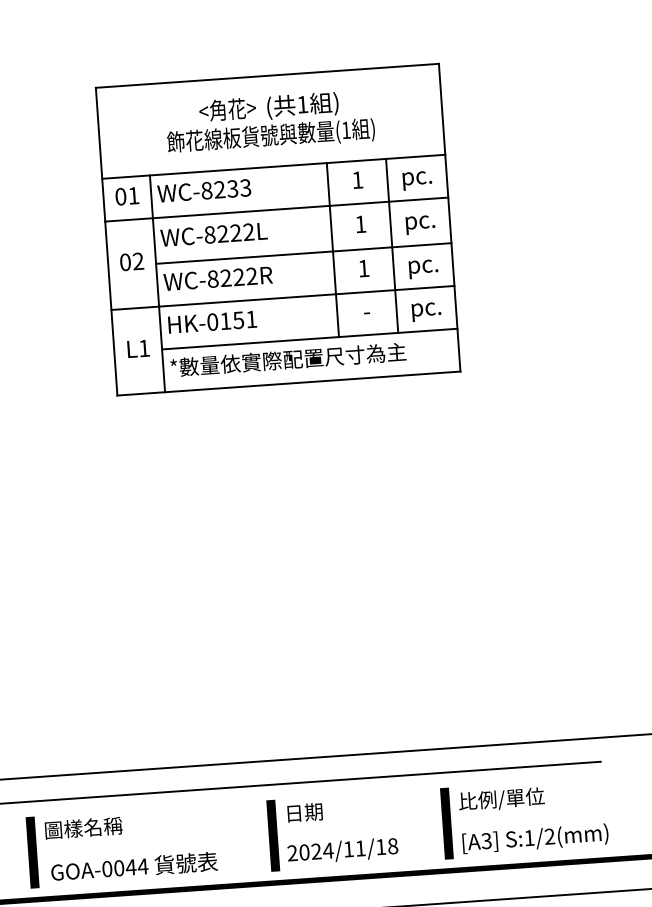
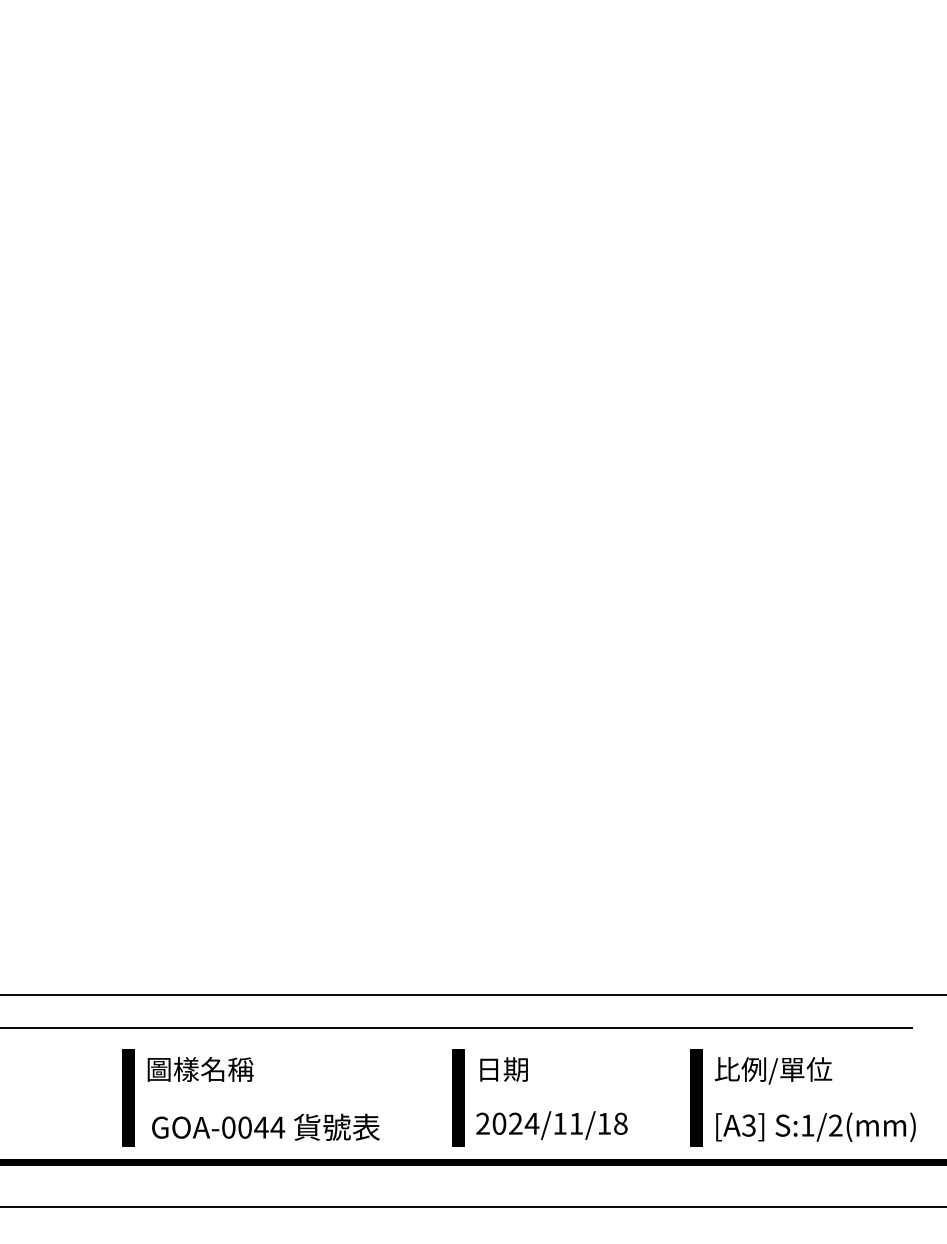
part: (277, 229) -> (522, 271), removed

